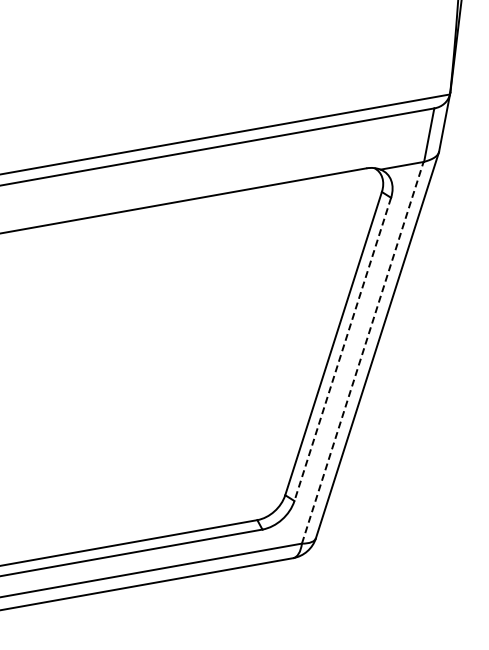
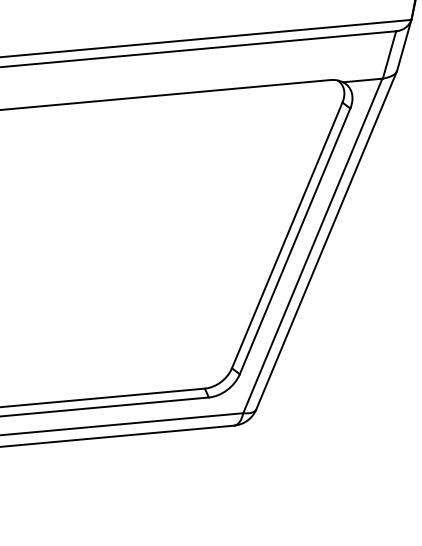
line: (342, 349) -> (294, 241), dashed -> solid
line: (362, 352) -> (312, 245), dashed -> solid

